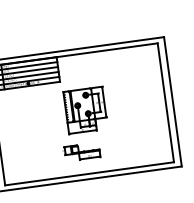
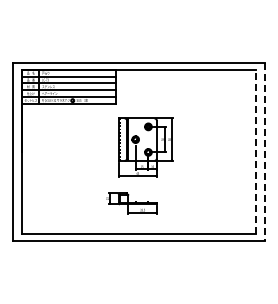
line: (165, 102) -> (255, 151), solid -> dashed
line: (173, 102) -> (265, 152), solid -> dashed

